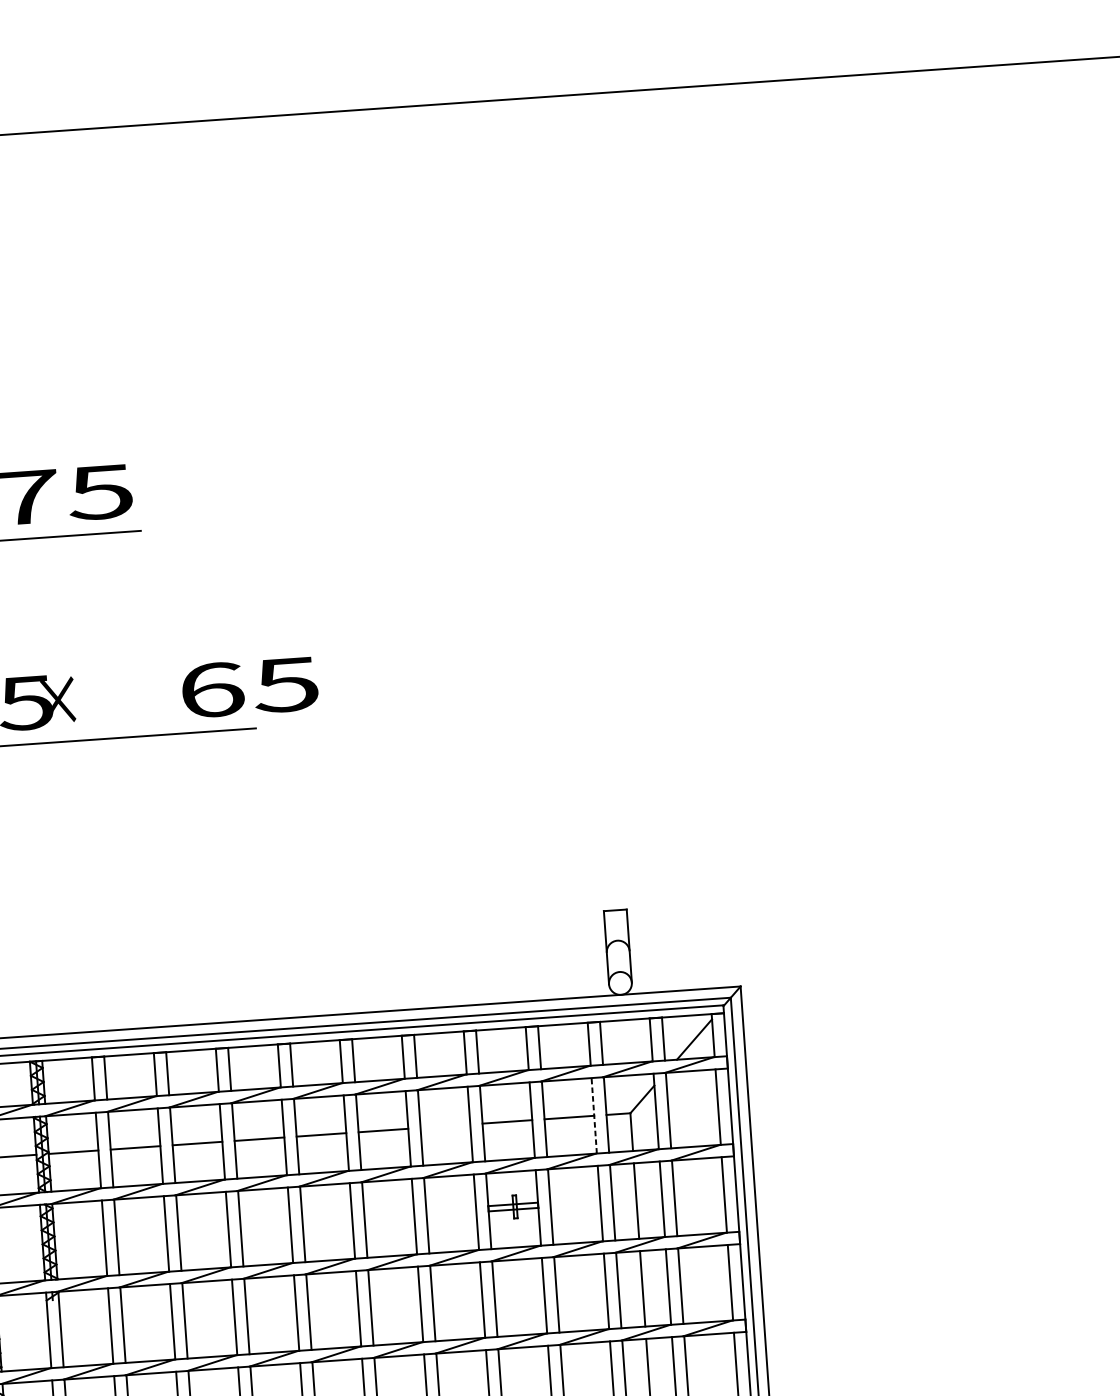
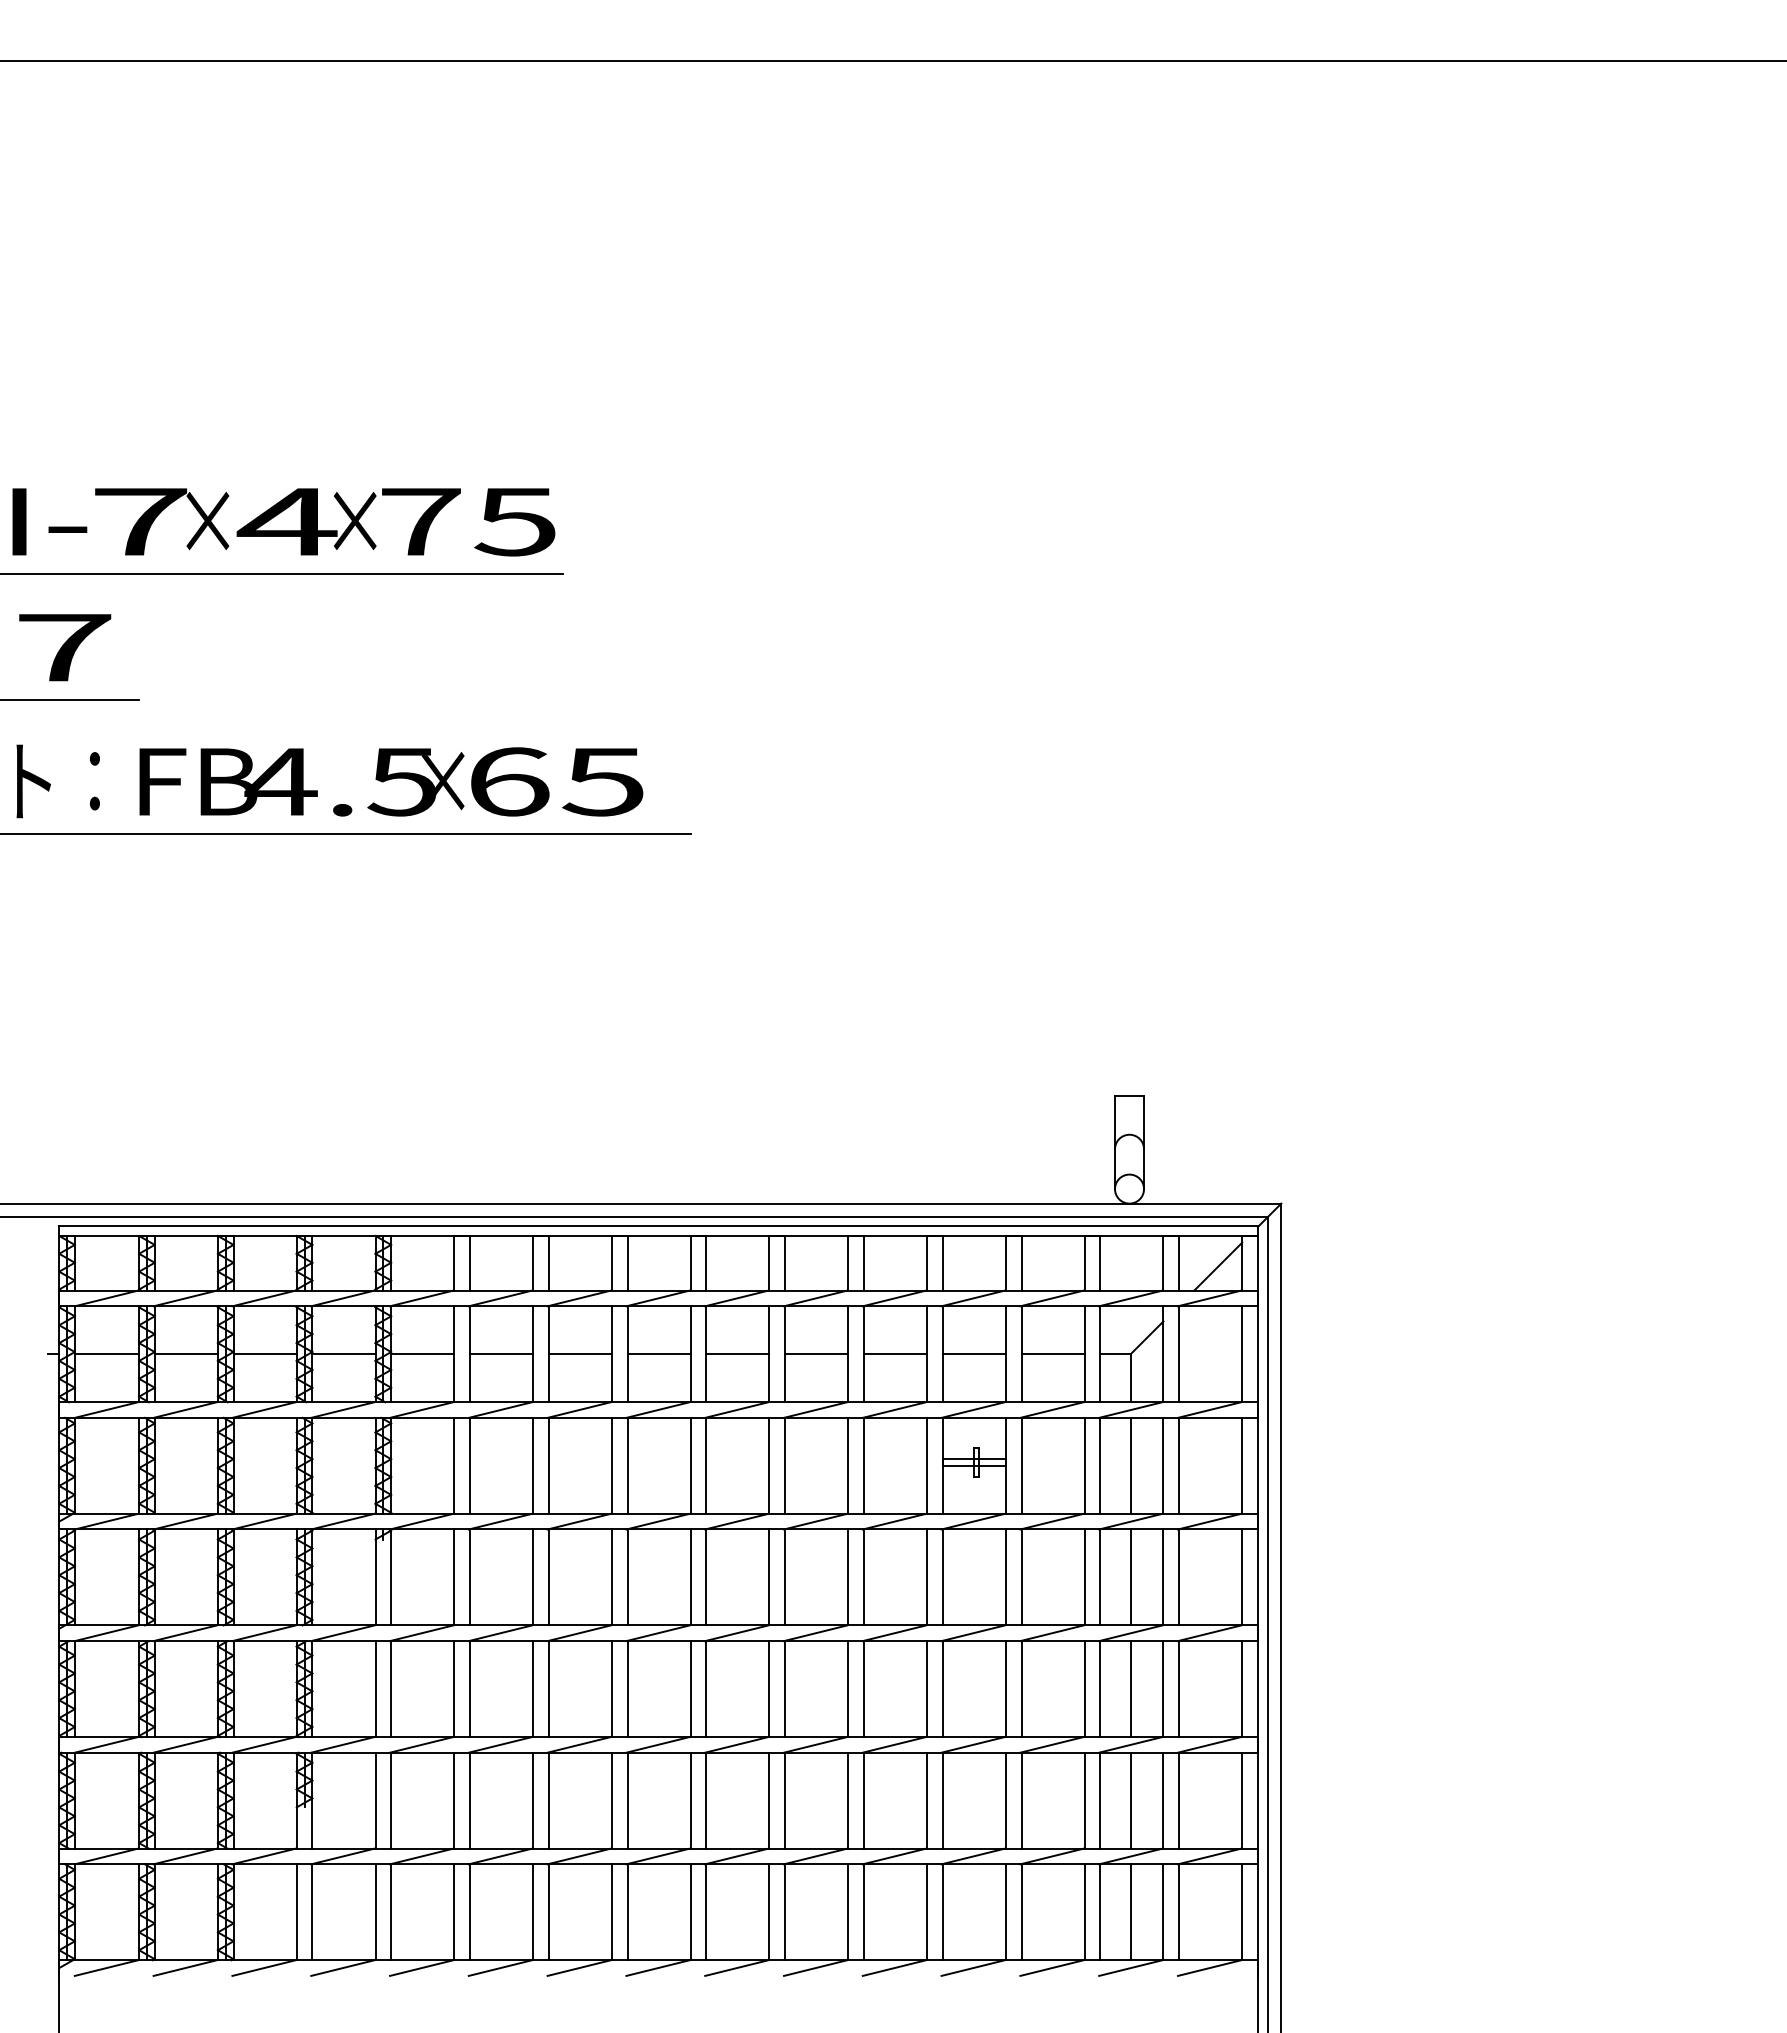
text: (250, 687) -> (557, 781), moved
line: (594, 1116) -> (1084, 1354), dashed -> solid
line: (445, 1126) -> (895, 1354), added

